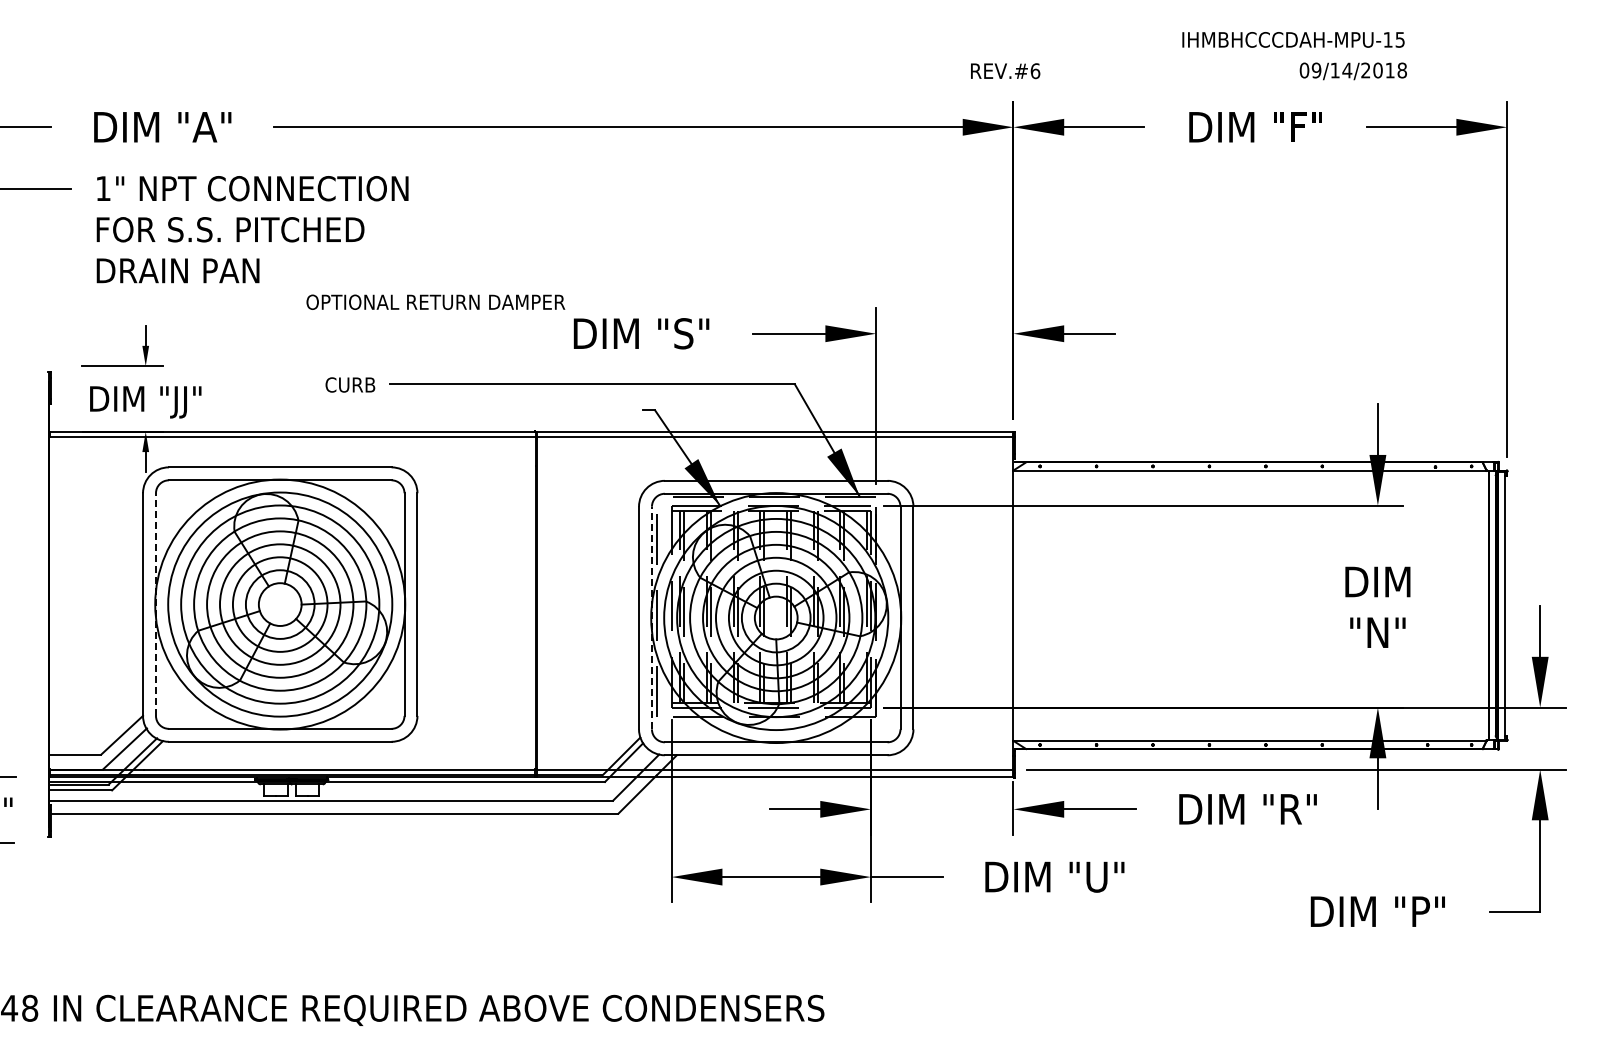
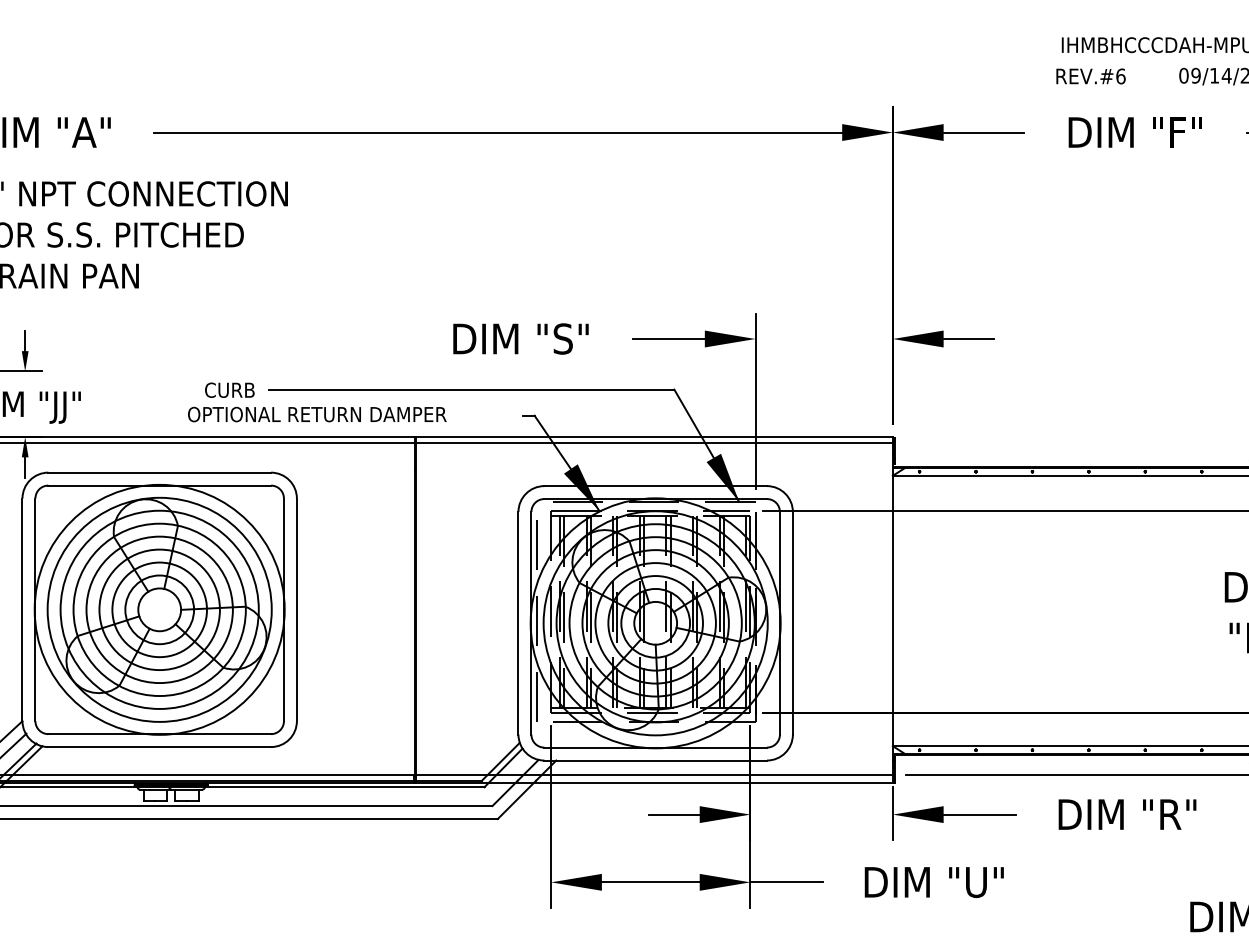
text: (1005, 71) -> (1090, 76), moved
text: (435, 301) -> (316, 413), moved
line: (155, 604) -> (34, 609), dashed -> solid
line: (651, 617) -> (530, 622), dashed -> solid

